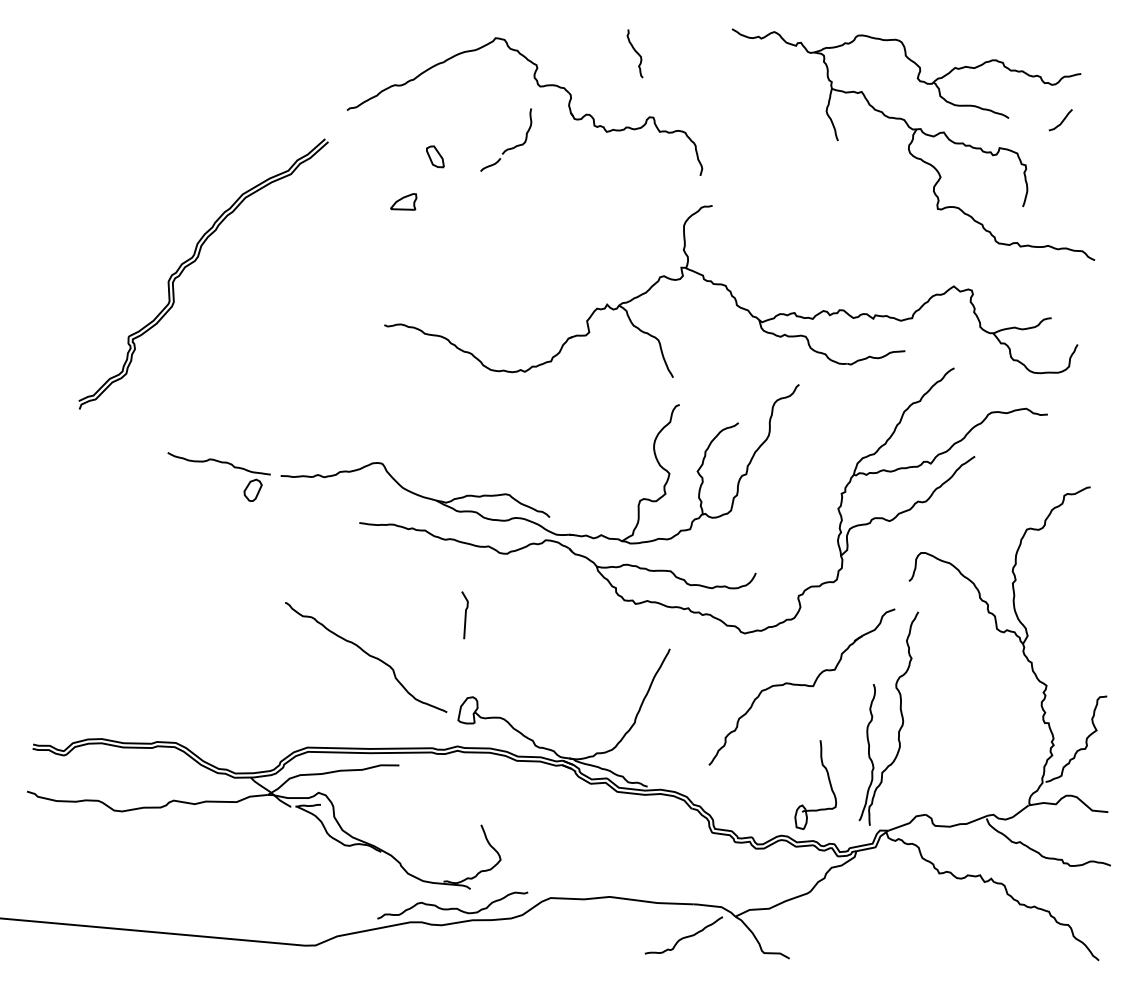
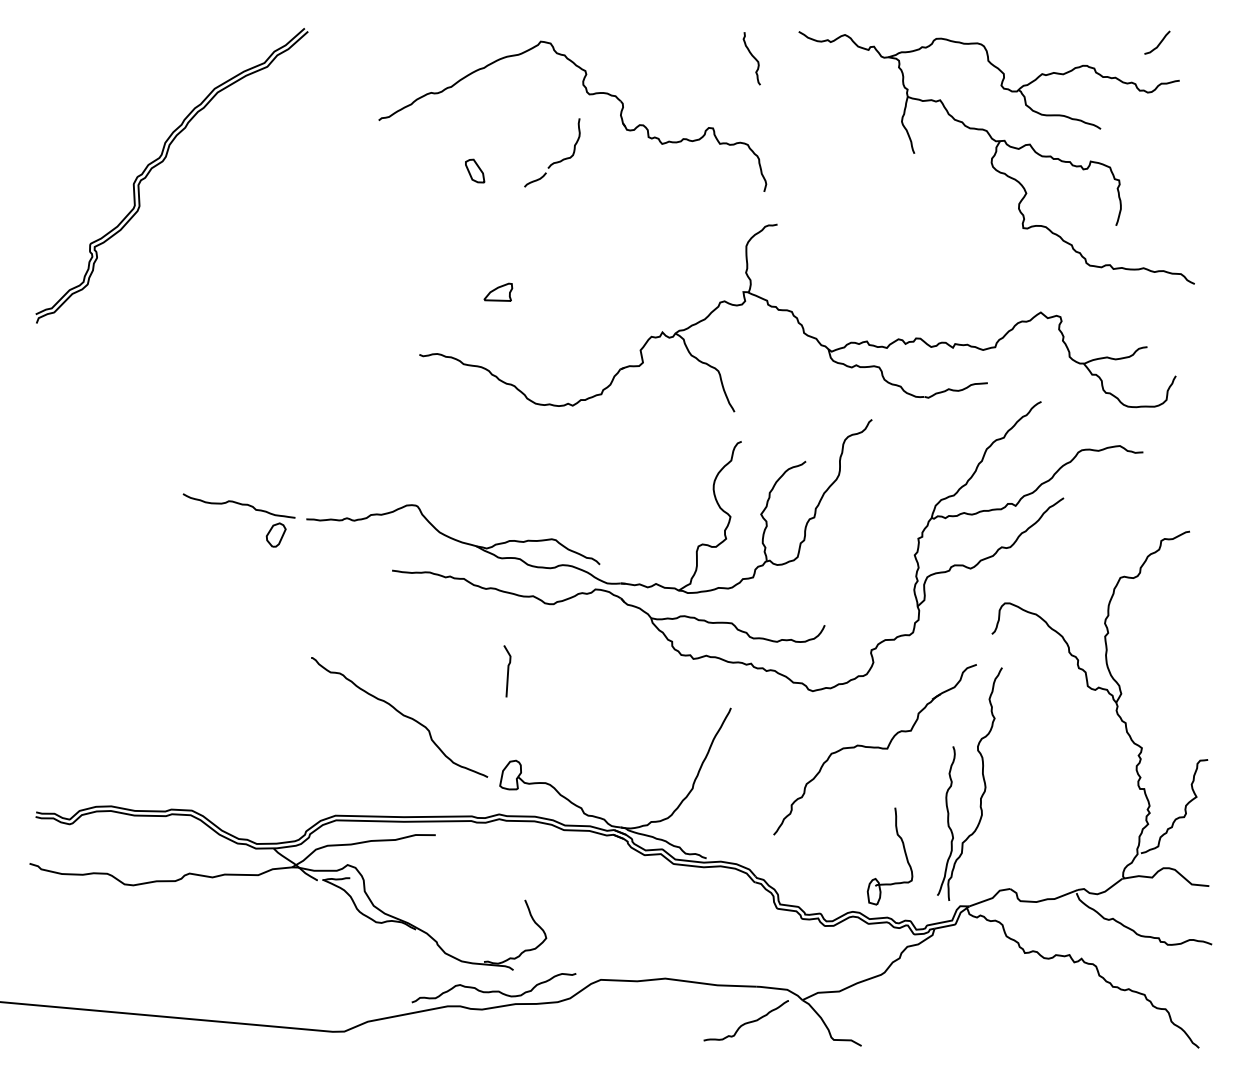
curve: (635, 52) -> (752, 57), moved
curve: (1061, 121) -> (1158, 44), moved
part: (403, 201) -> (498, 291), moved
part: (194, 262) -> (162, 163), moved

